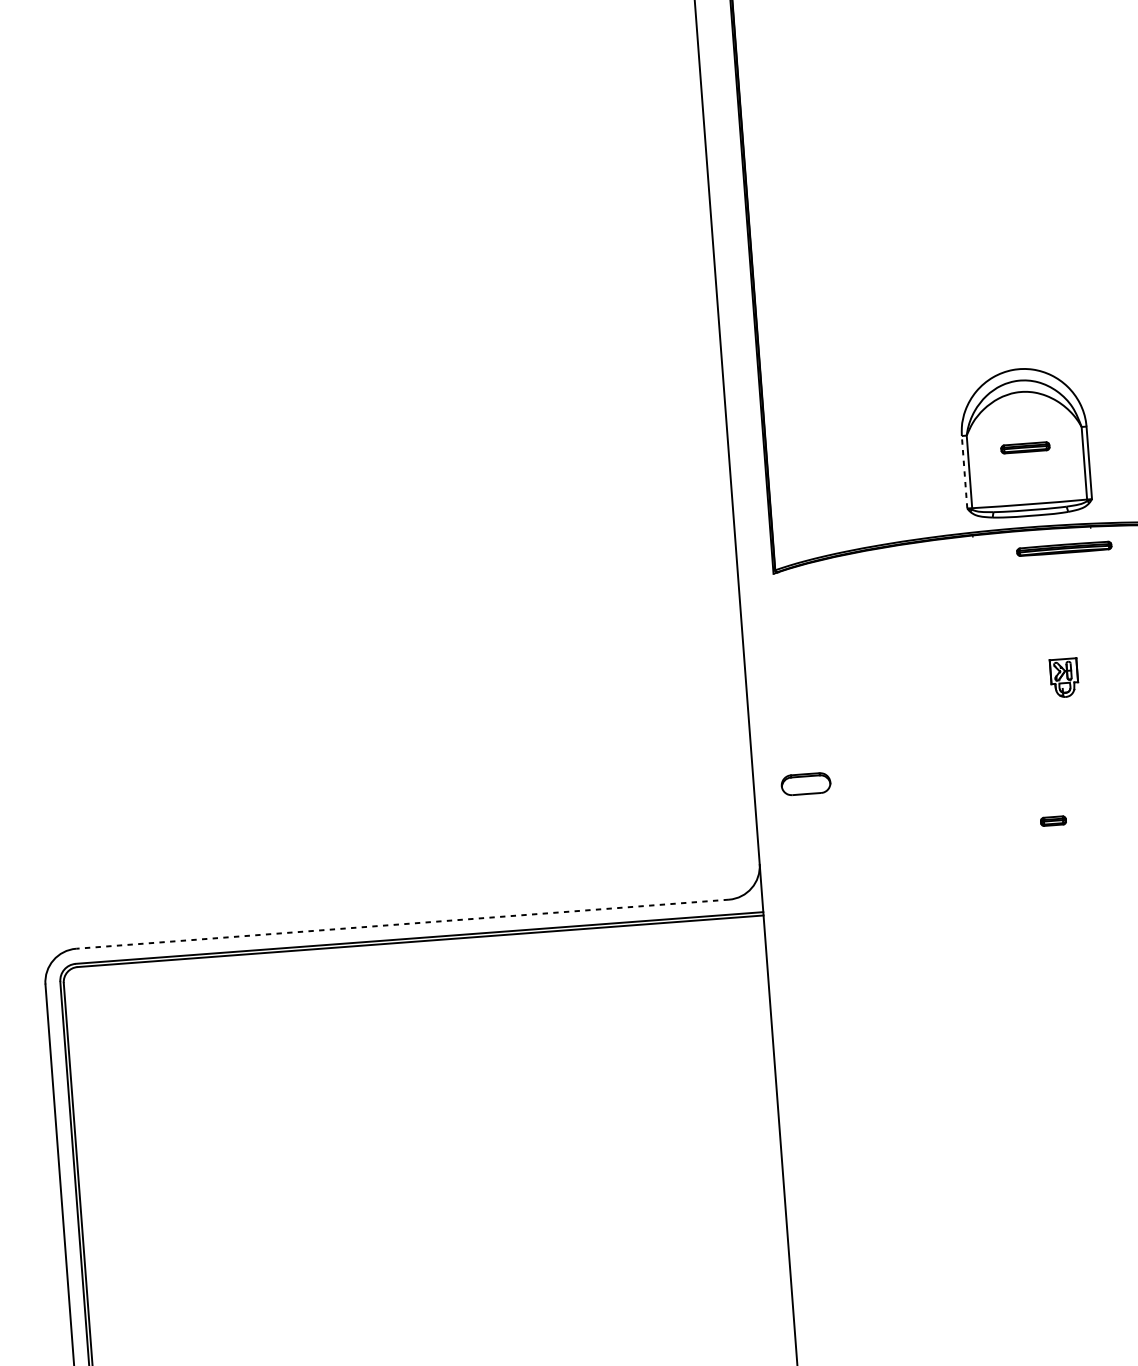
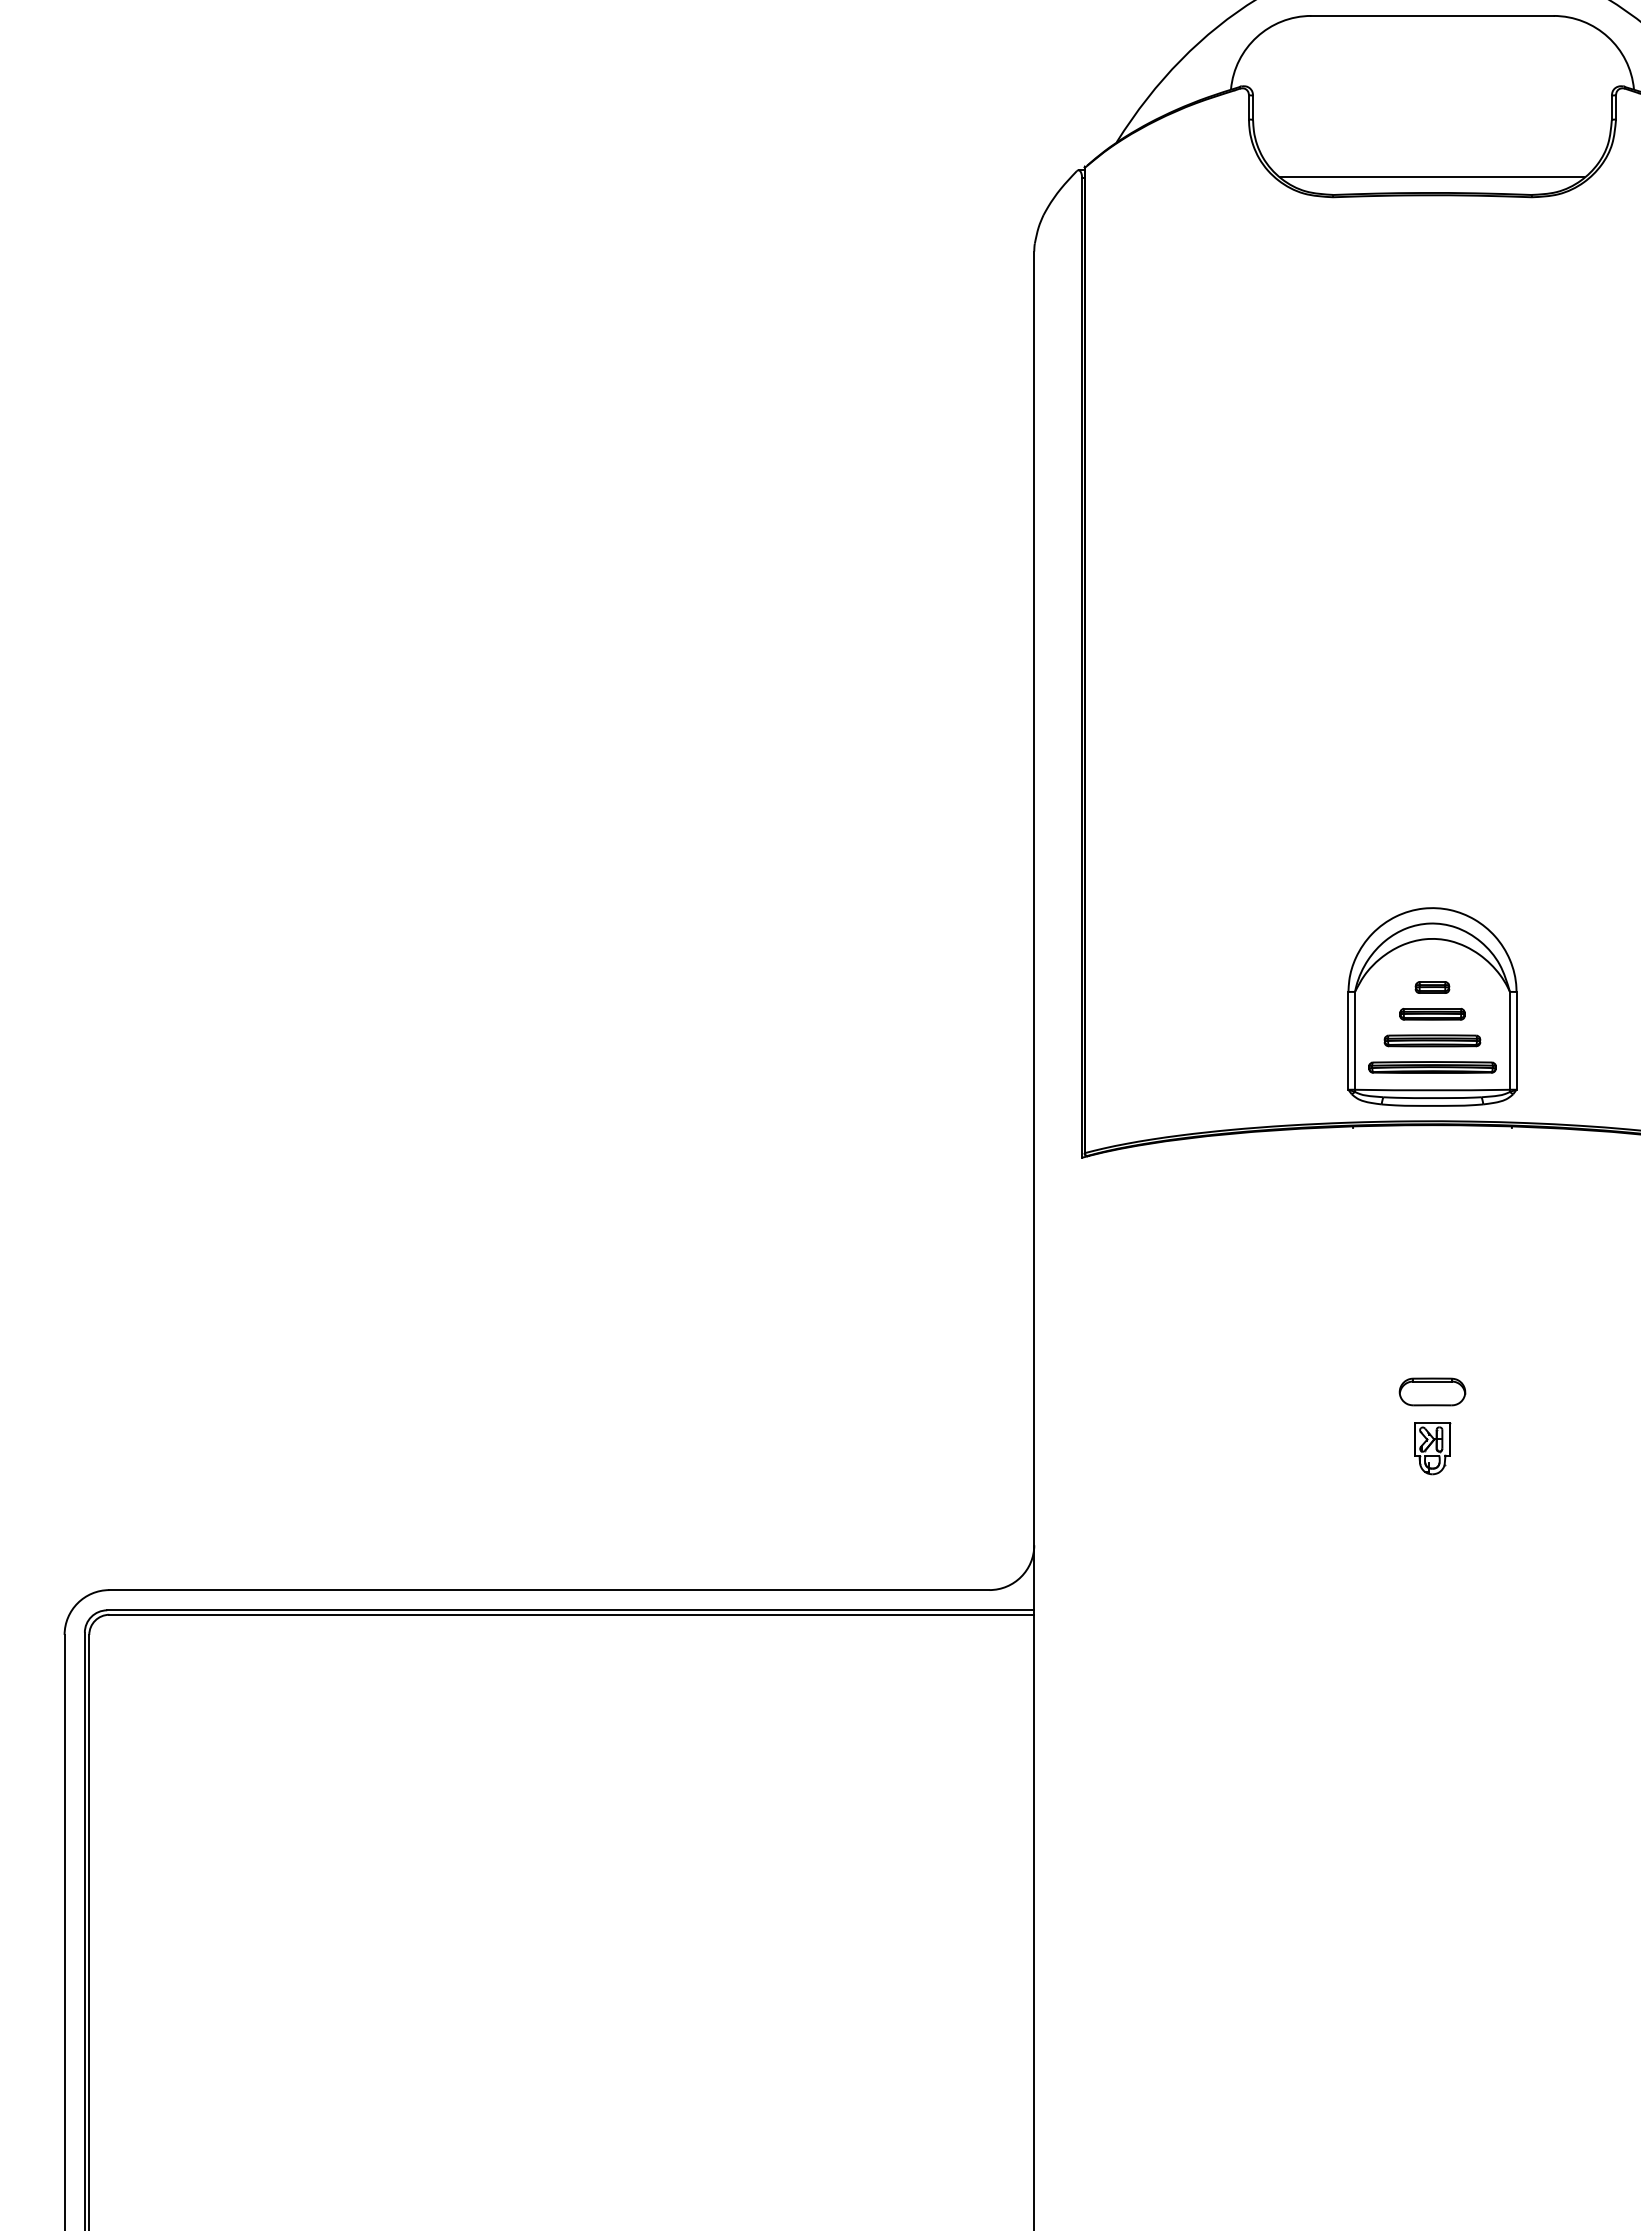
part: (1026, 467) -> (1432, 1040), added
line: (964, 472) -> (1348, 1040), dashed -> solid
part: (1064, 548) -> (1432, 1067), moved
part: (1064, 677) -> (1432, 1448), moved
part: (806, 783) -> (1432, 1391), moved
part: (1053, 821) -> (1432, 987), moved
line: (402, 924) -> (549, 1590), dashed -> solid

